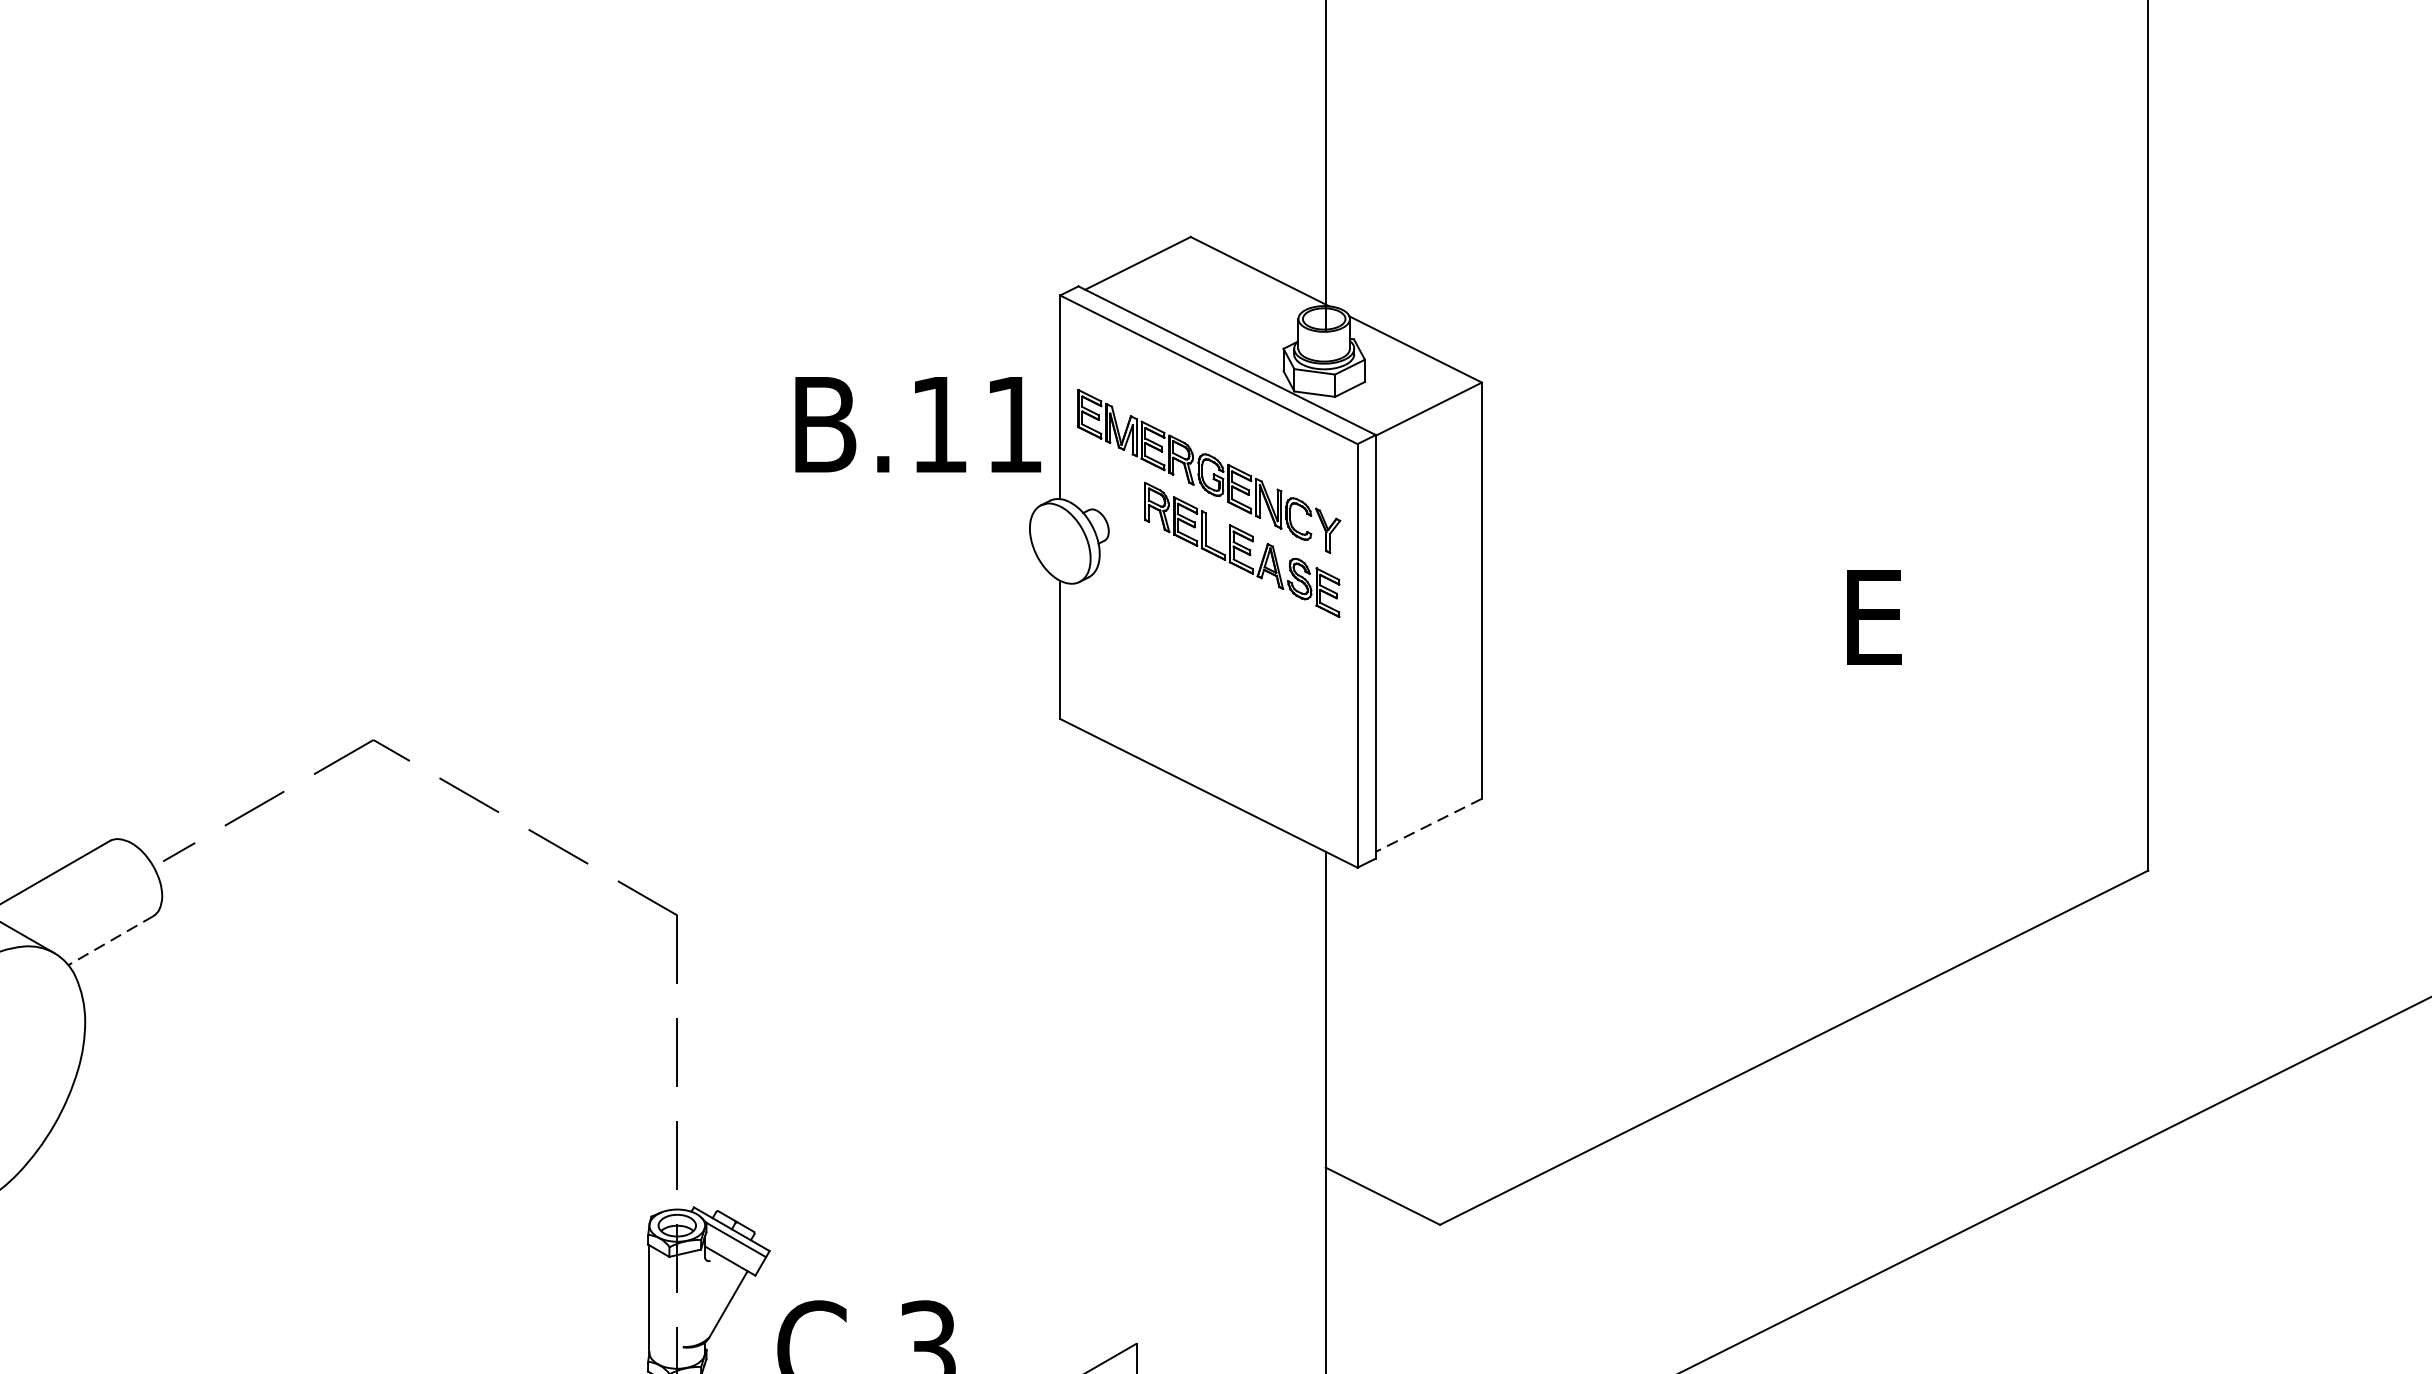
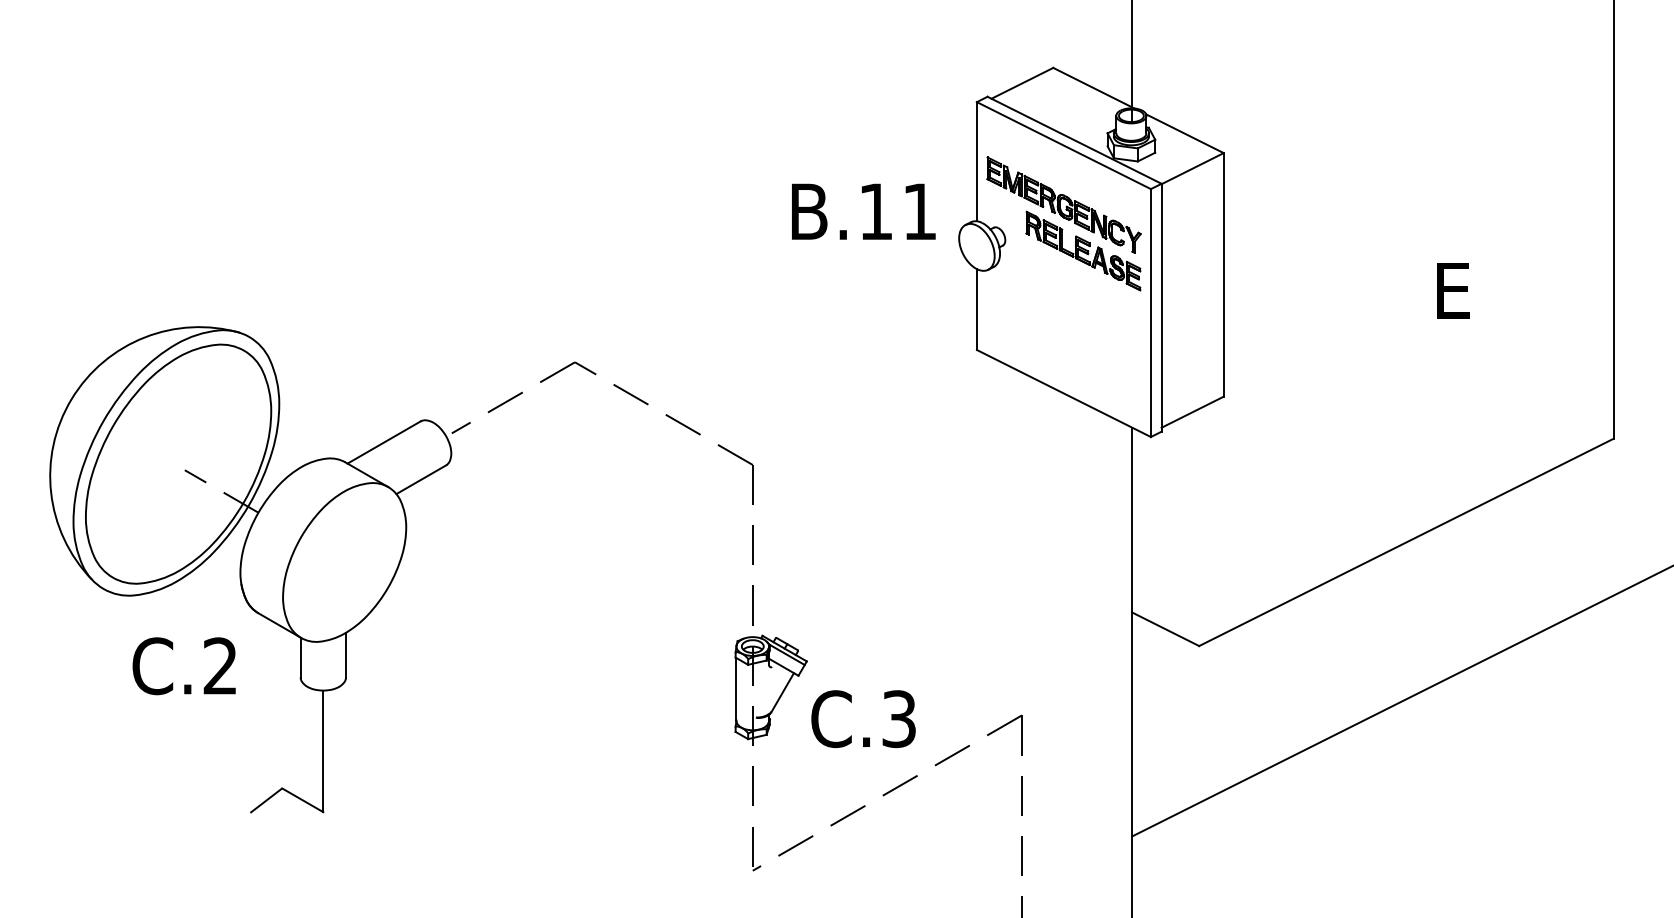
text: (917, 424) -> (863, 211), moved
line: (1428, 825) -> (1192, 412), dashed -> solid
line: (111, 940) -> (421, 479), dashed -> solid

